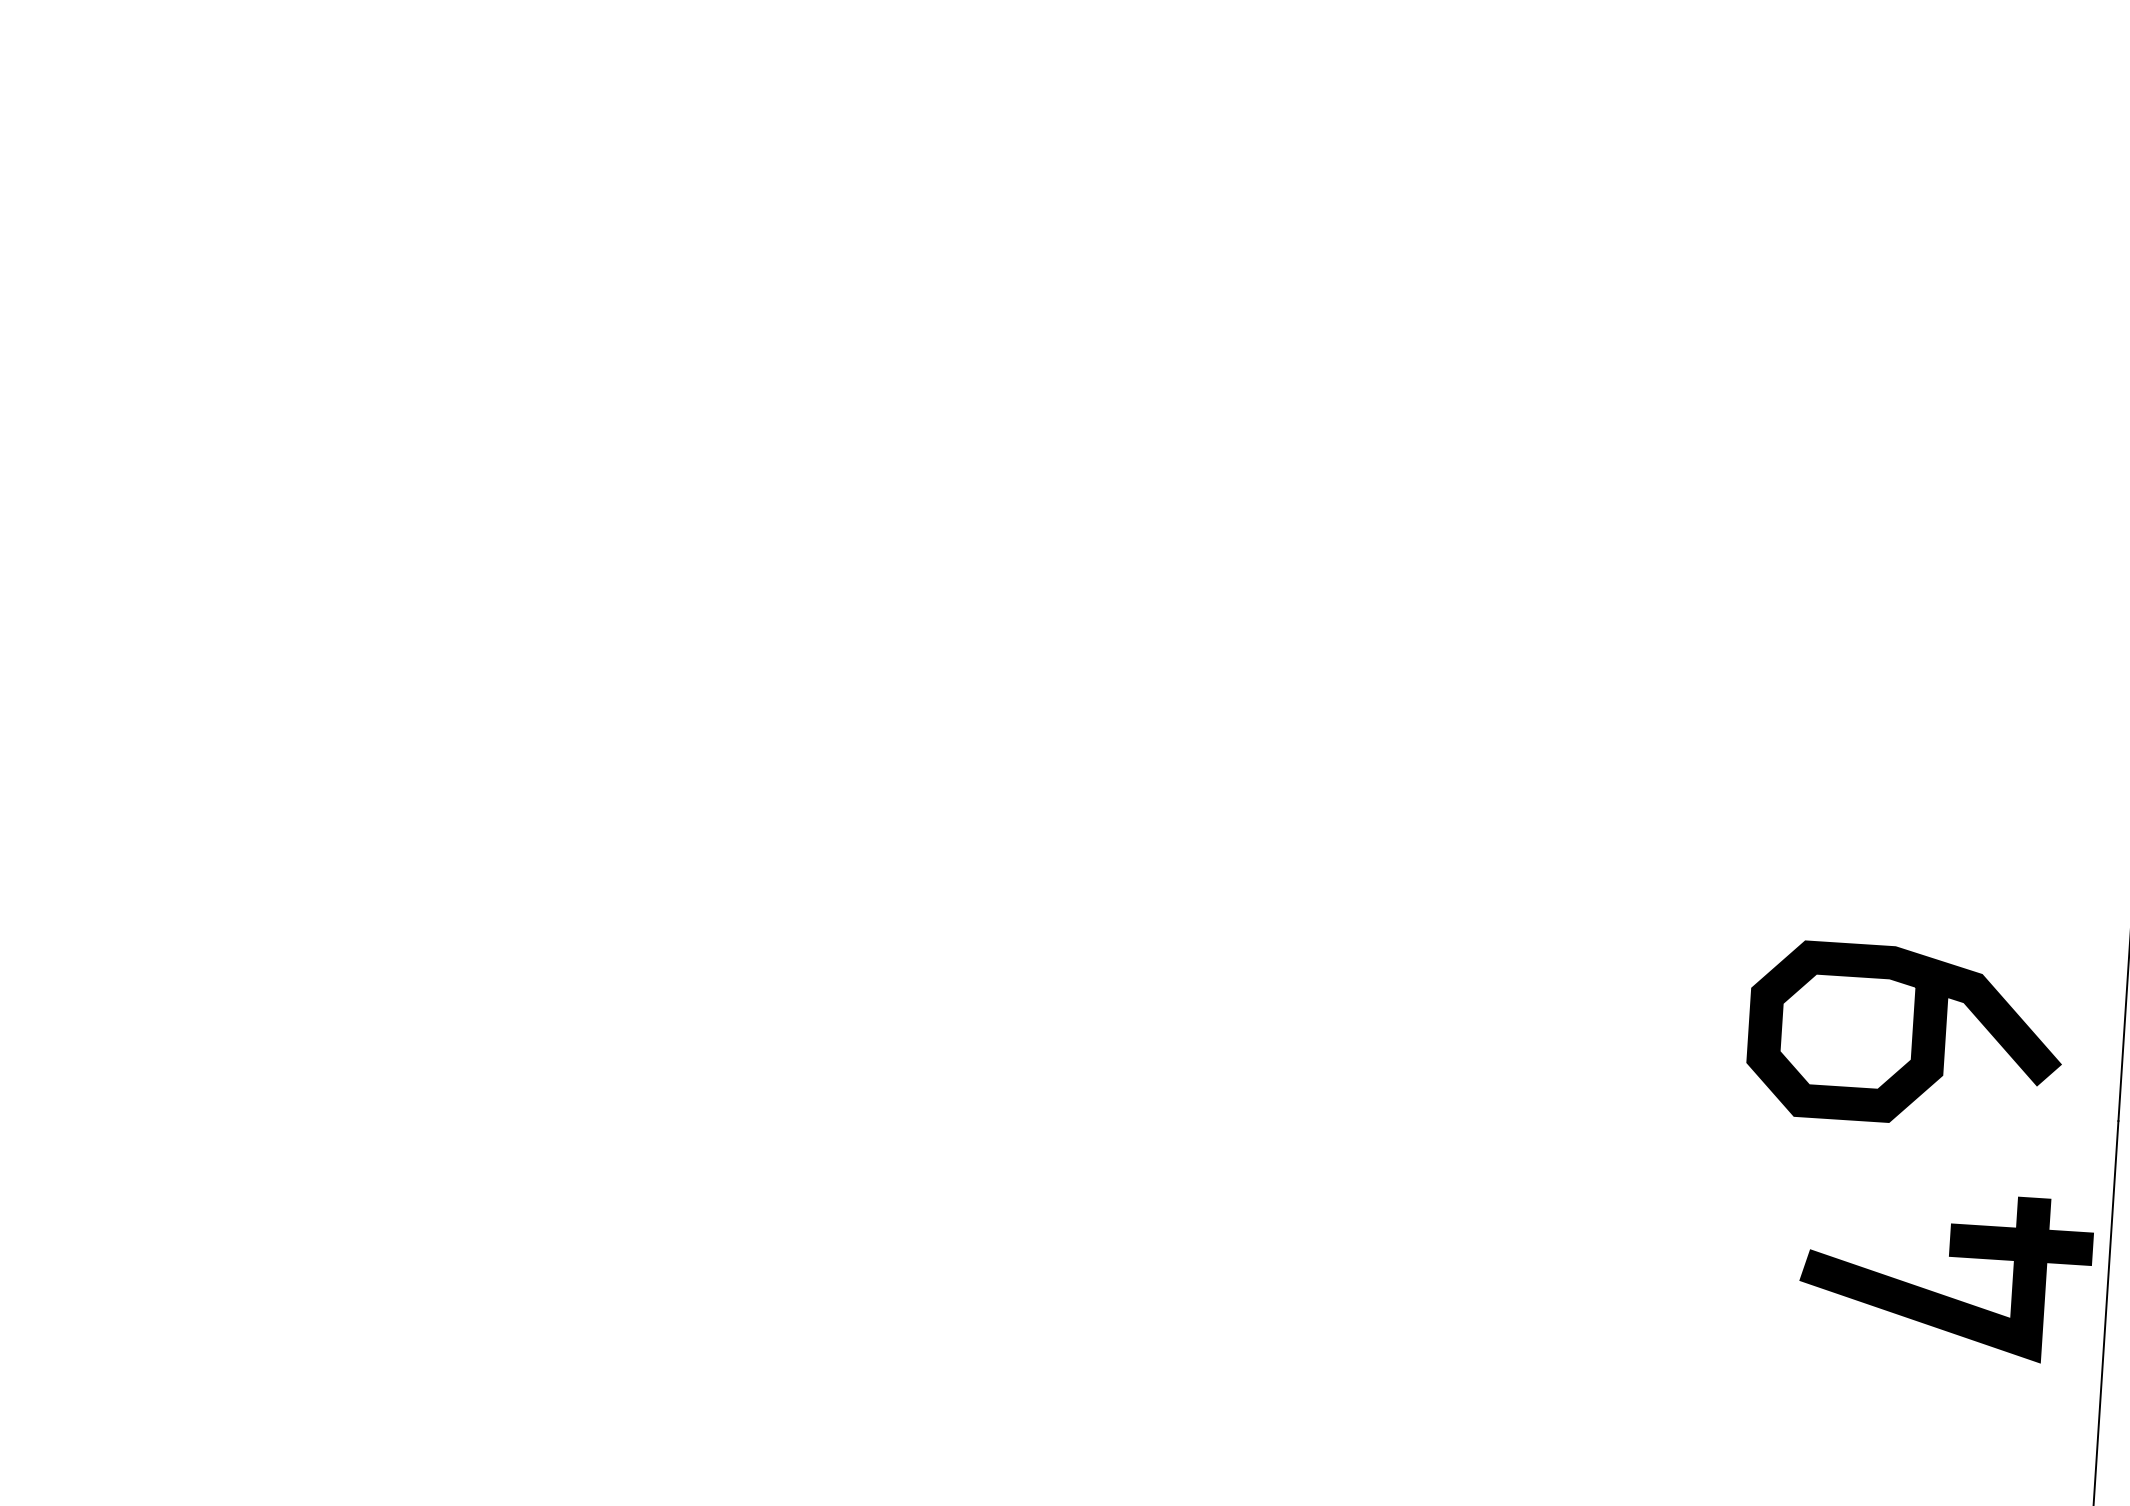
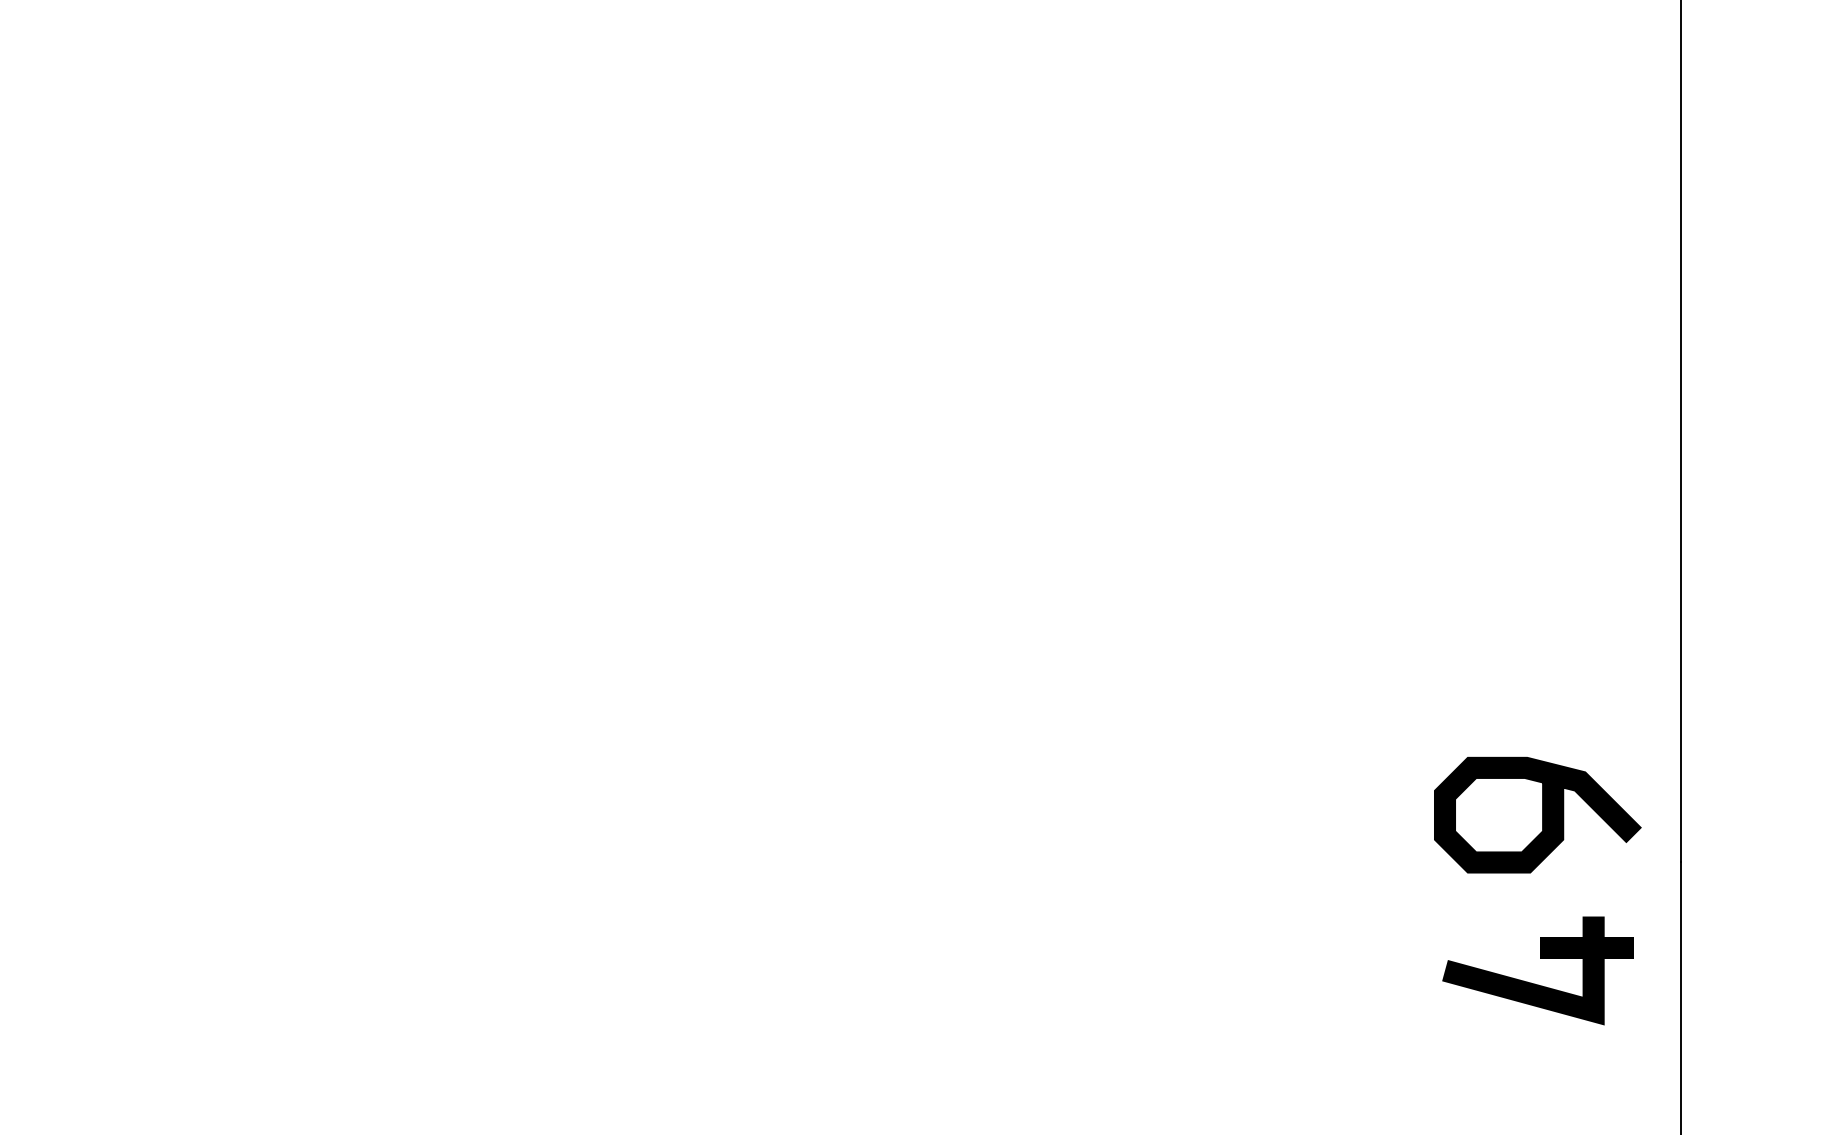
part: (1950, 1256) -> (1540, 958), moved

